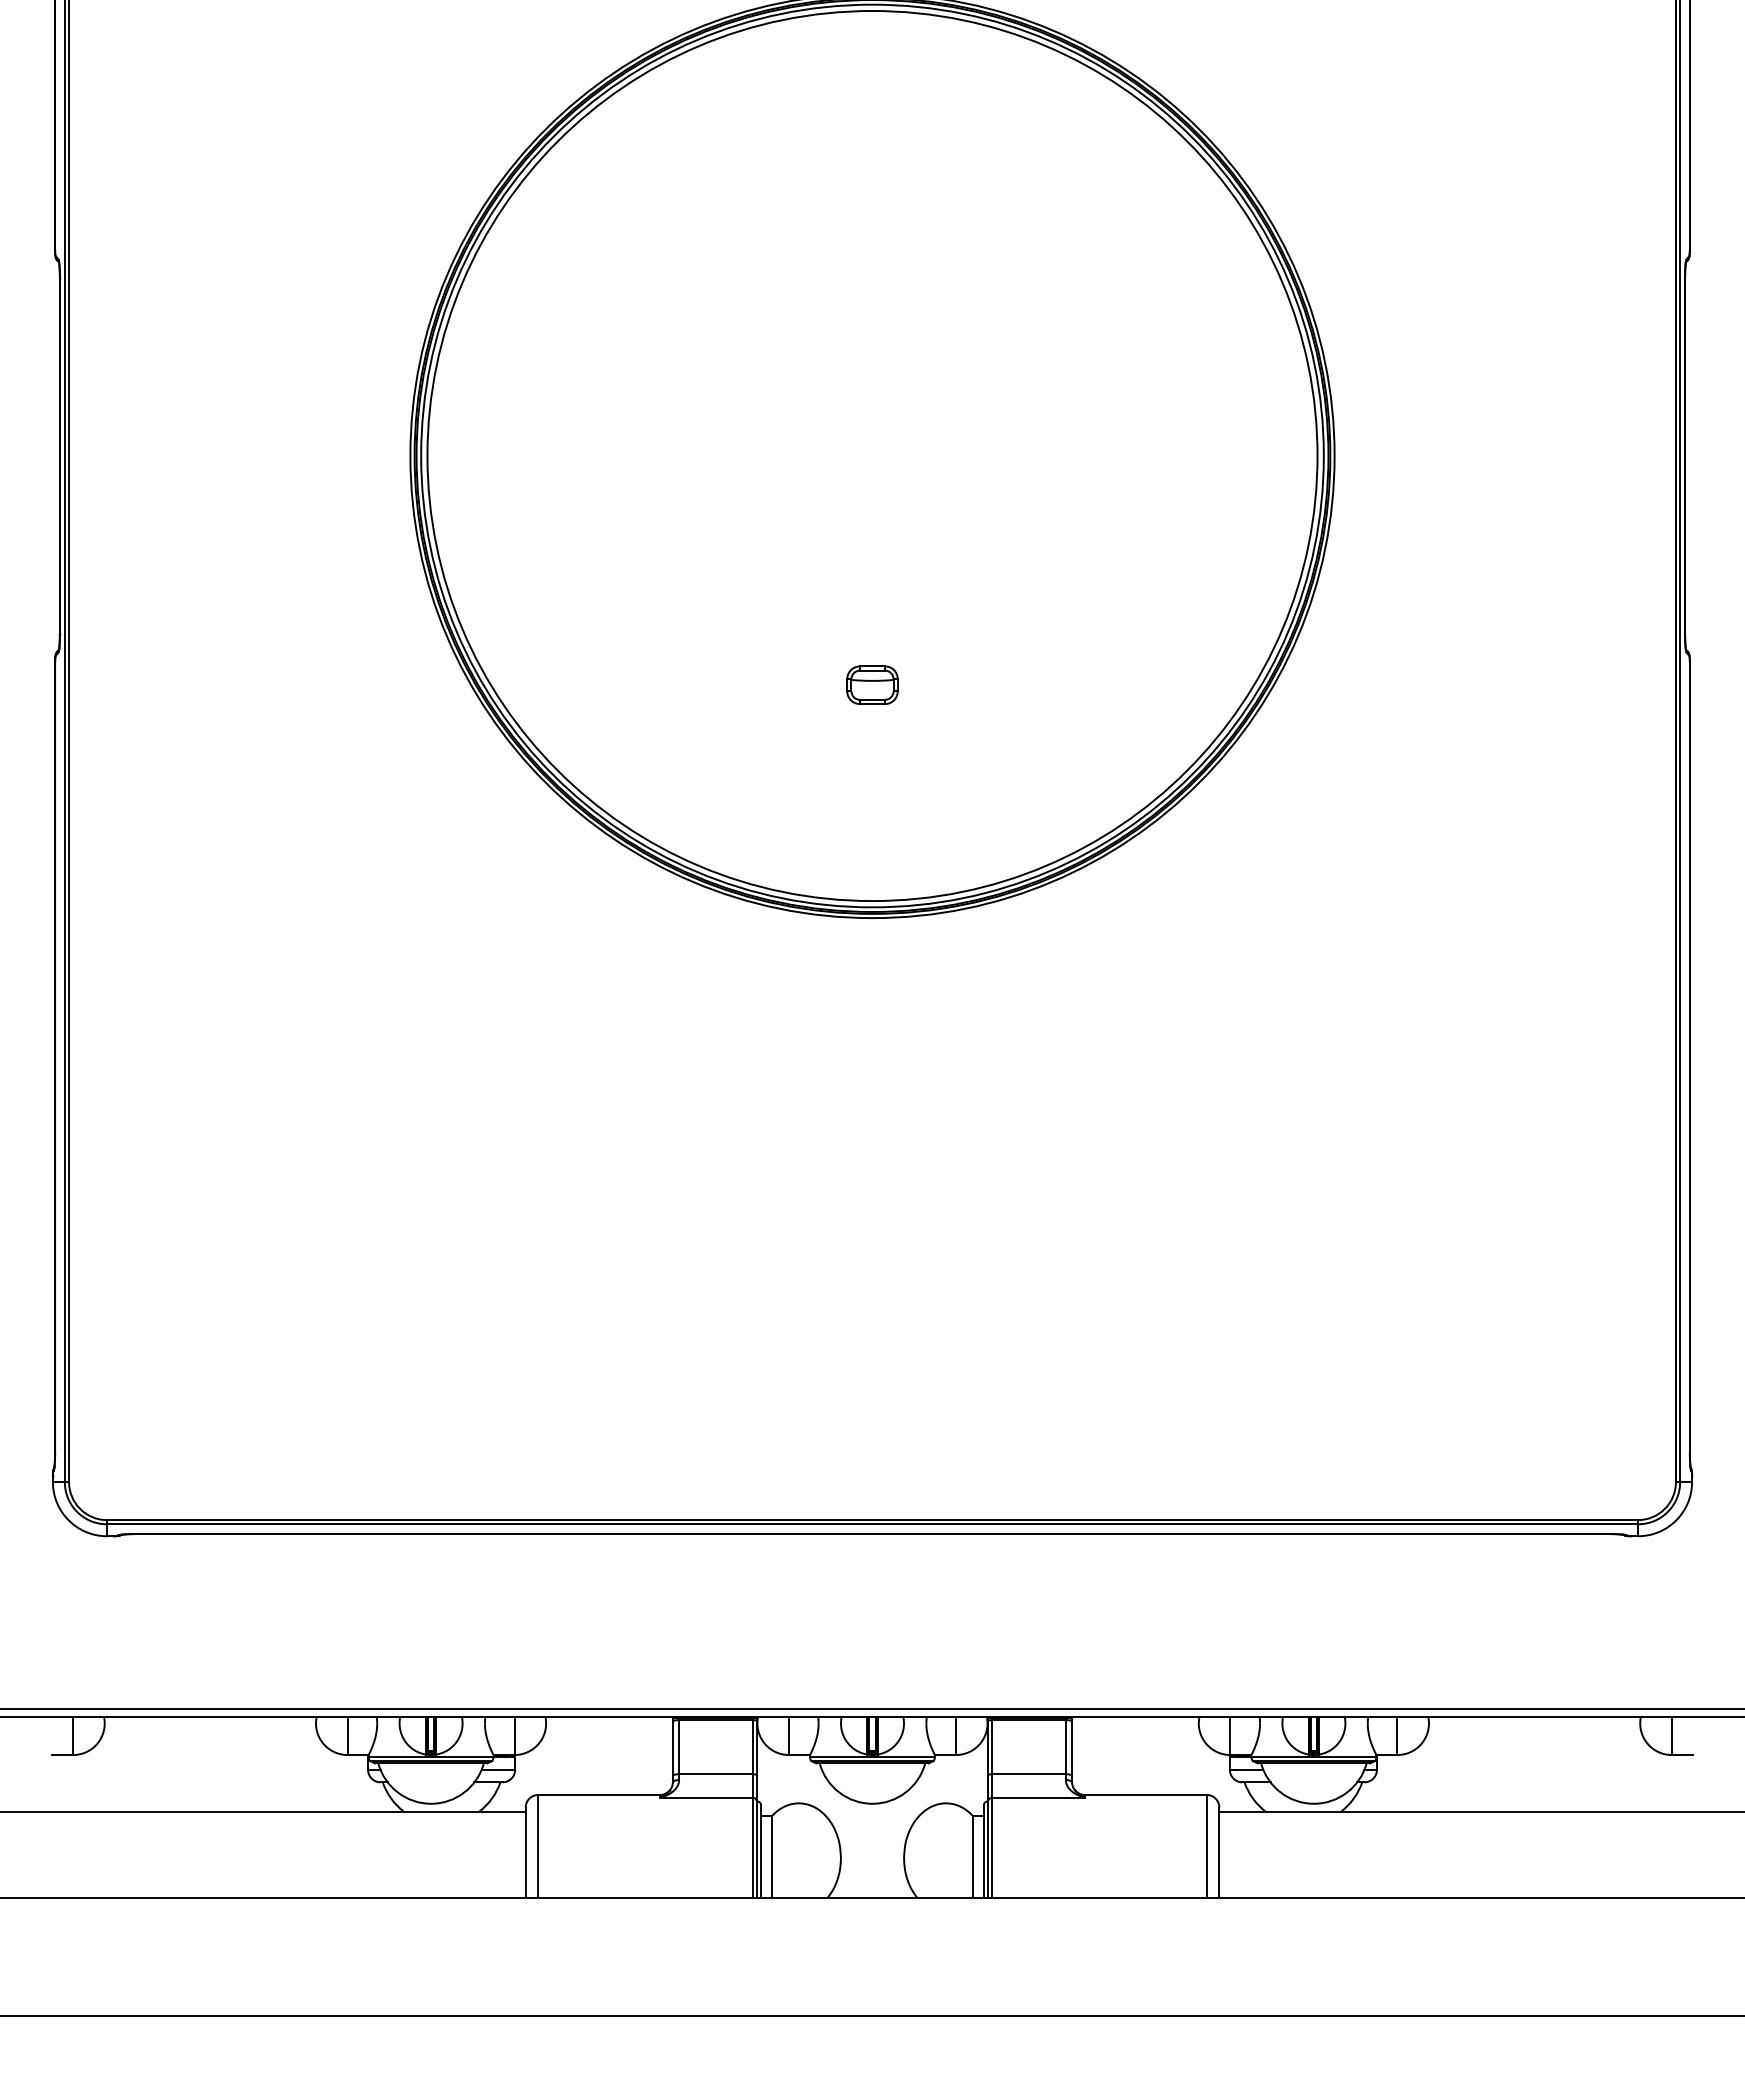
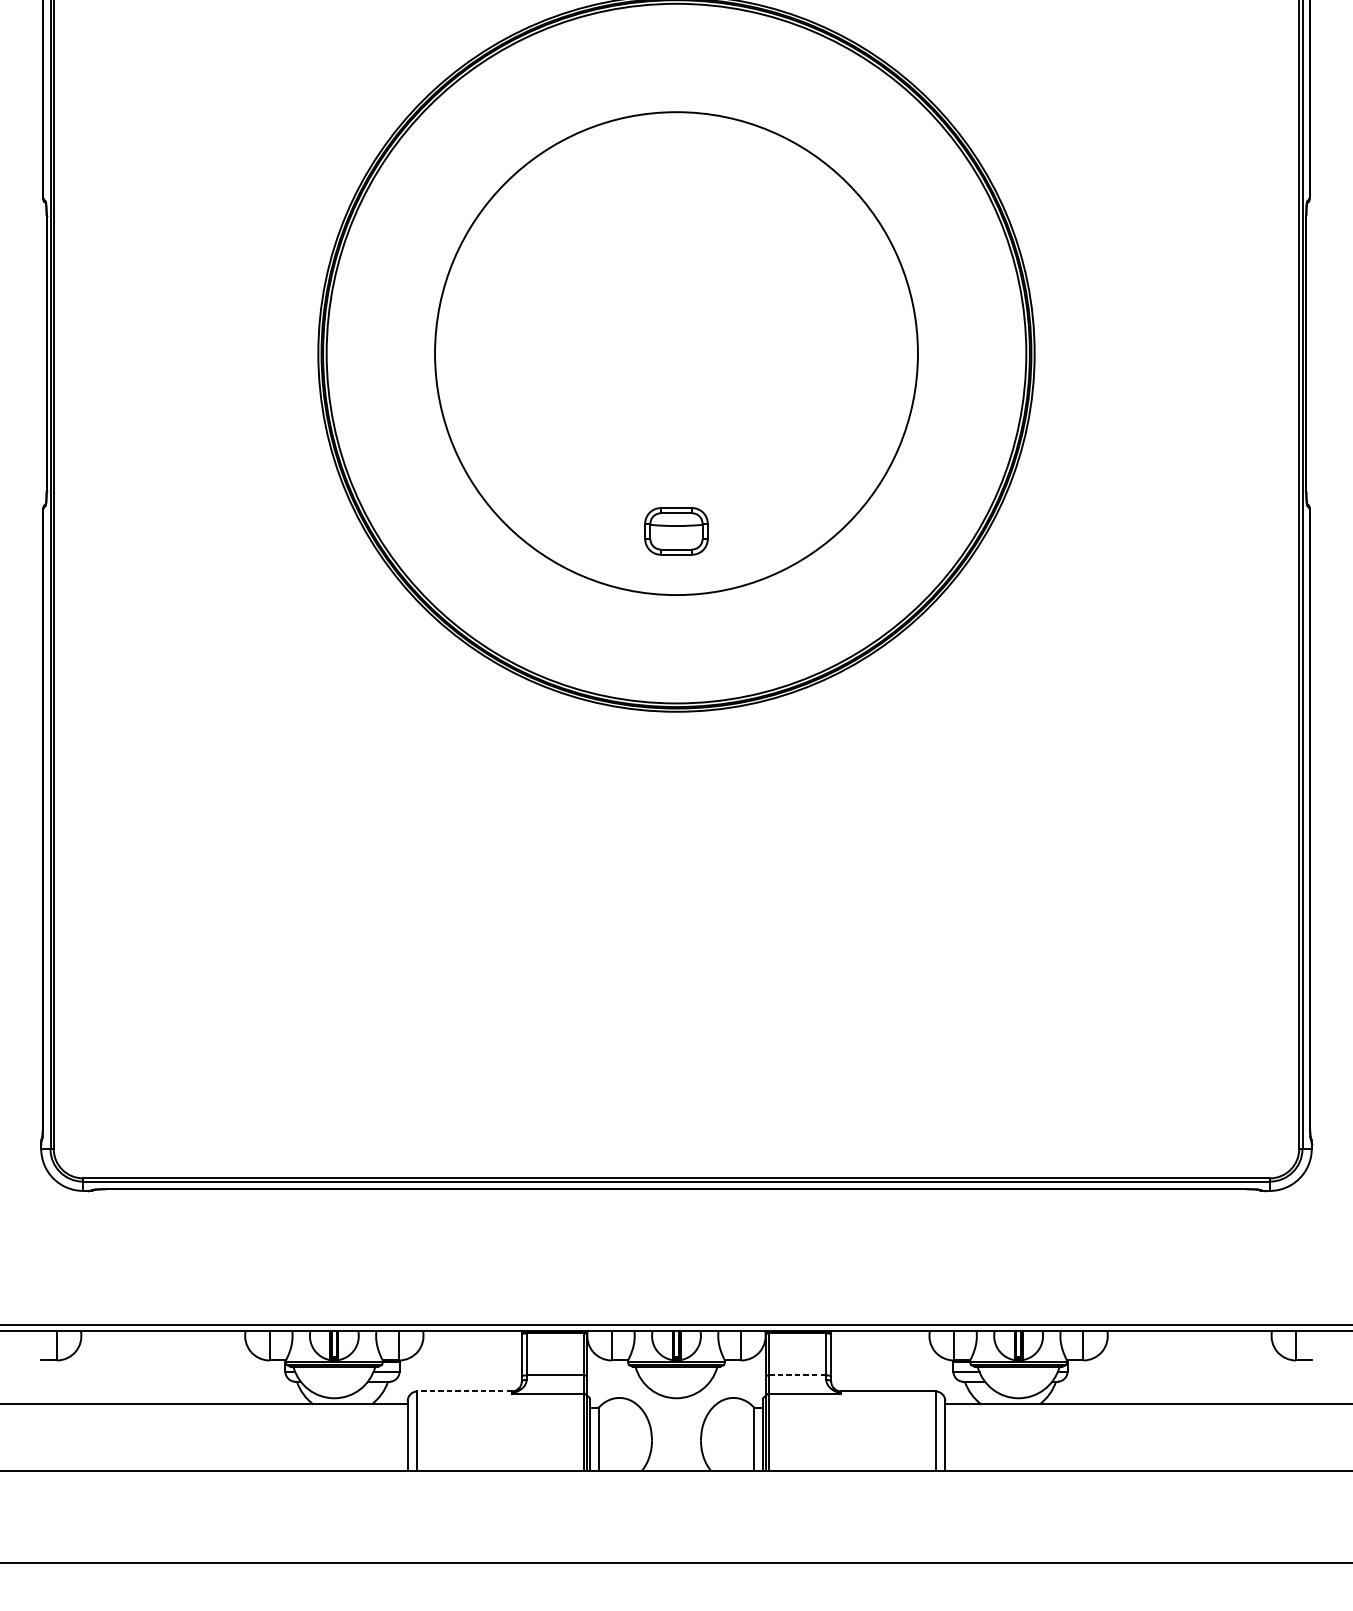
circle: (872, 456) -> (676, 354), size x0.7
part: (872, 684) -> (676, 530), size x1.6
line: (1029, 1774) -> (798, 1375), solid -> dashed
line: (599, 1794) -> (464, 1391), solid -> dashed

